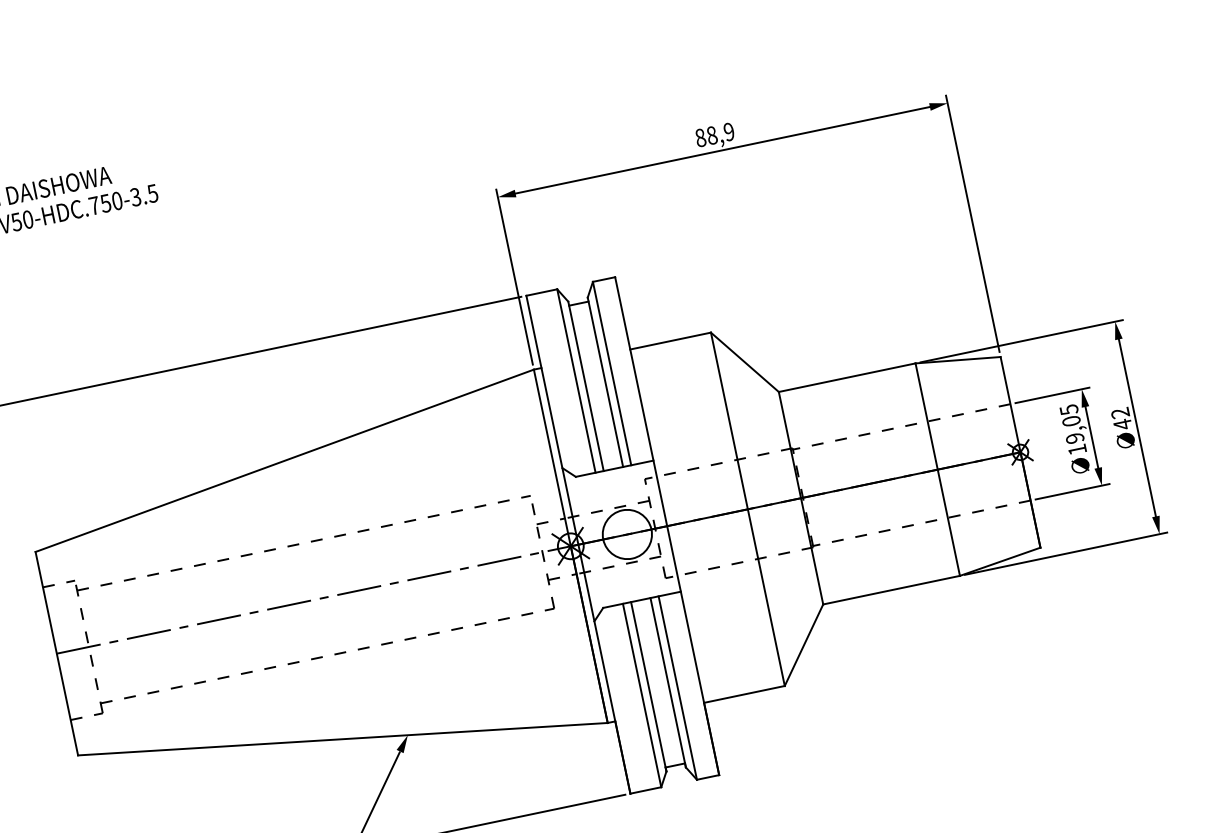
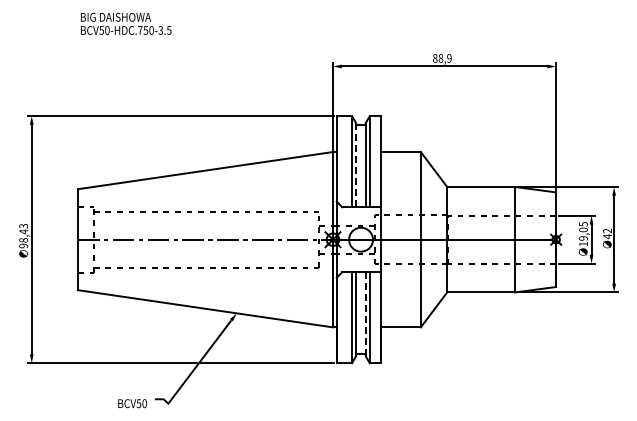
line: (586, 386) -> (356, 165), solid -> dashed
line: (667, 683) -> (365, 314), solid -> dashed

